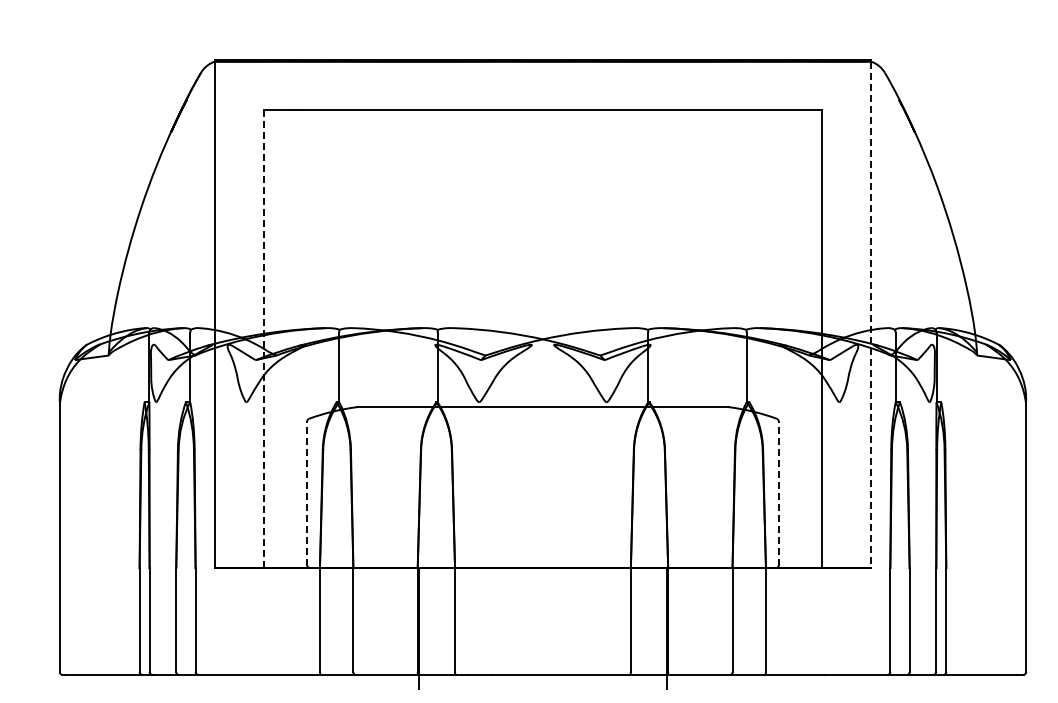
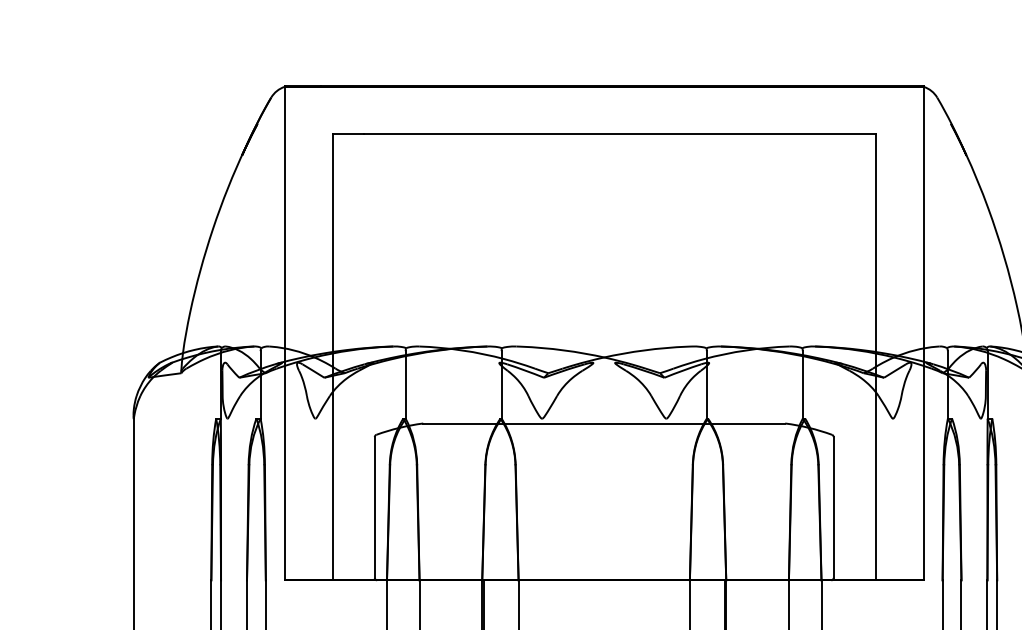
line: (871, 315) -> (924, 334), dashed -> solid
line: (264, 338) -> (332, 356), dashed -> solid
line: (307, 492) -> (374, 506), dashed -> solid
line: (778, 492) -> (833, 506), dashed -> solid

